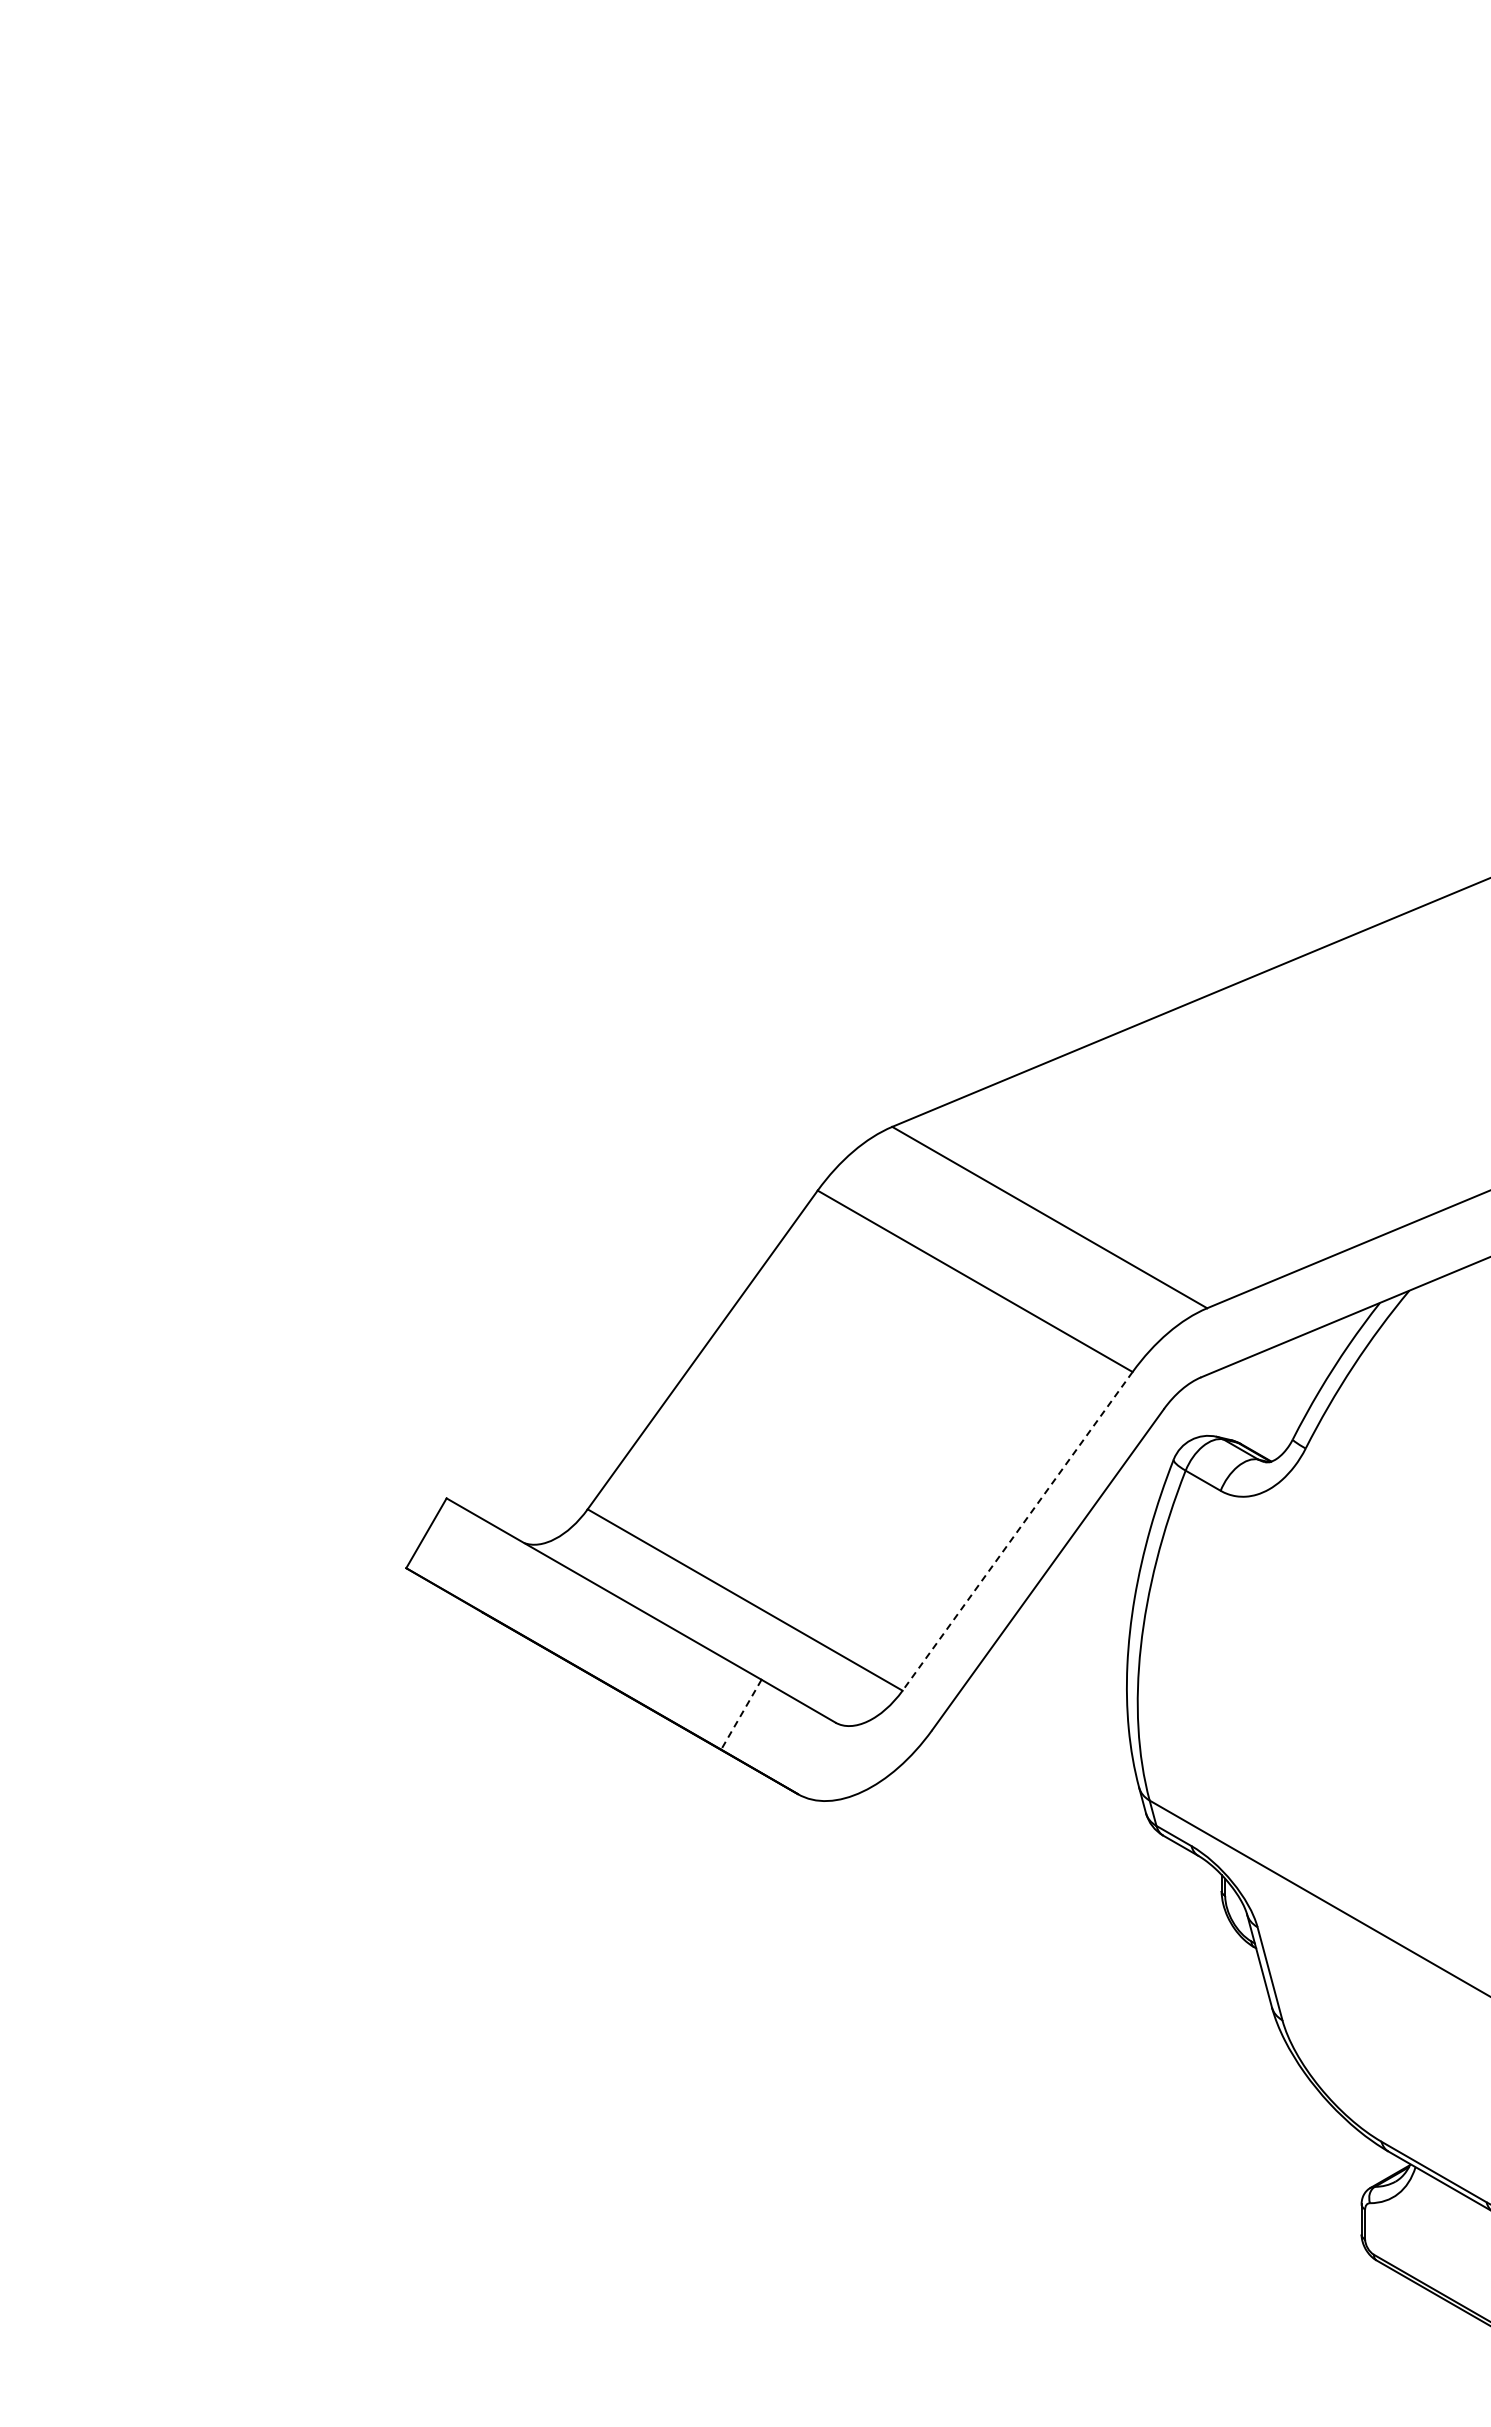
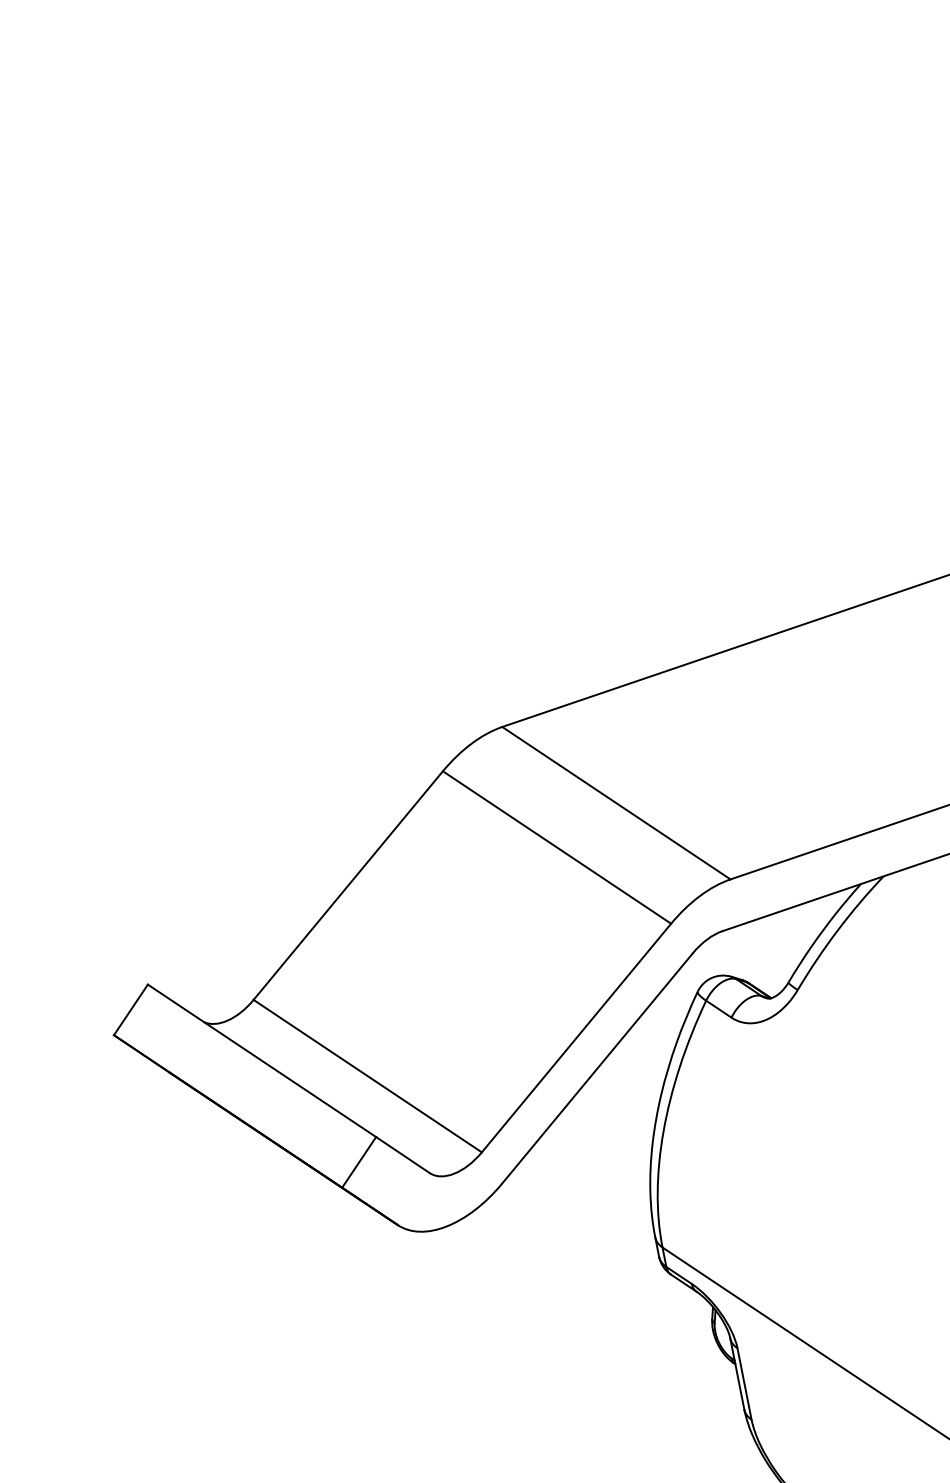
line: (1017, 1531) -> (576, 1038), dashed -> solid
line: (741, 1715) -> (359, 1162), dashed -> solid

